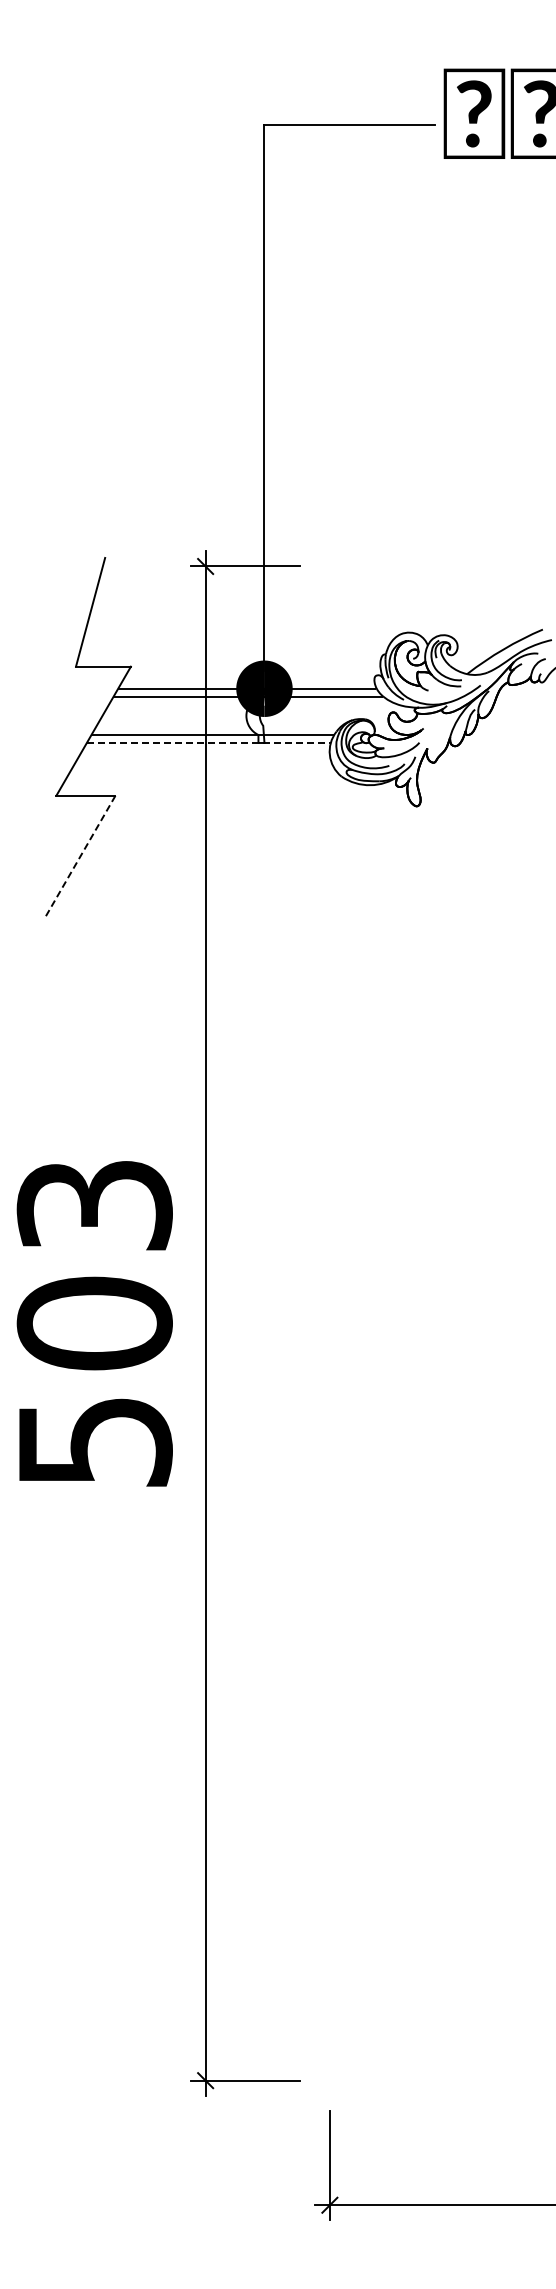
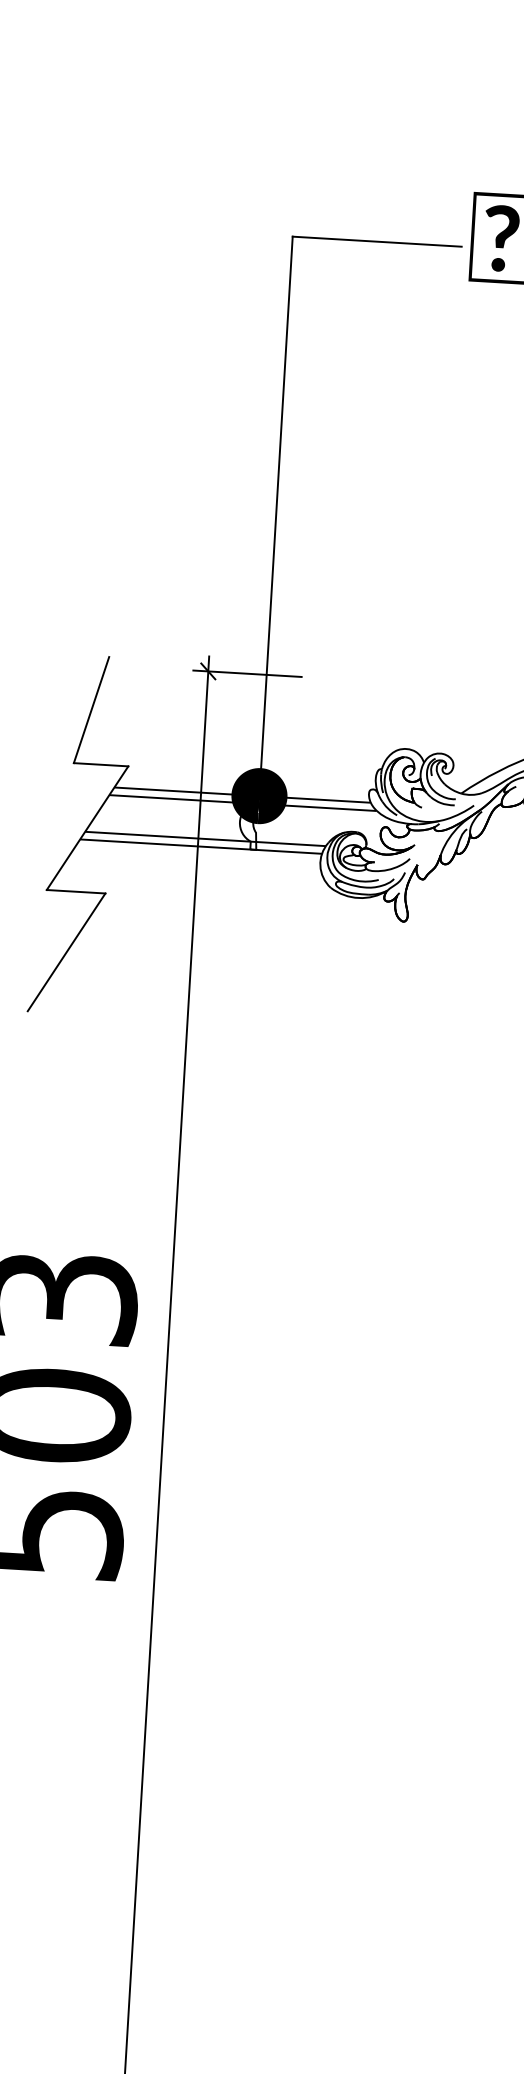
line: (208, 743) -> (200, 847), dashed -> solid
line: (79, 857) -> (66, 952), dashed -> solid

